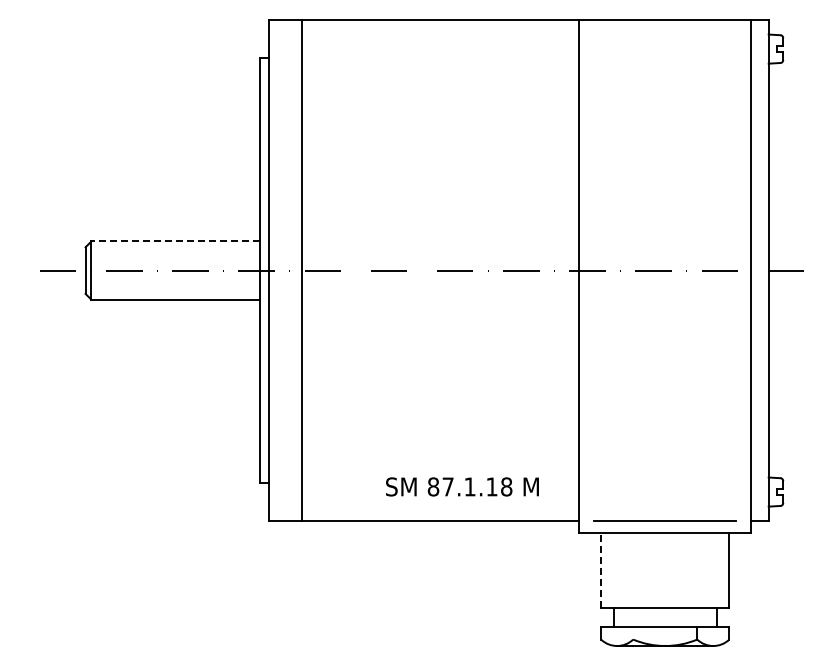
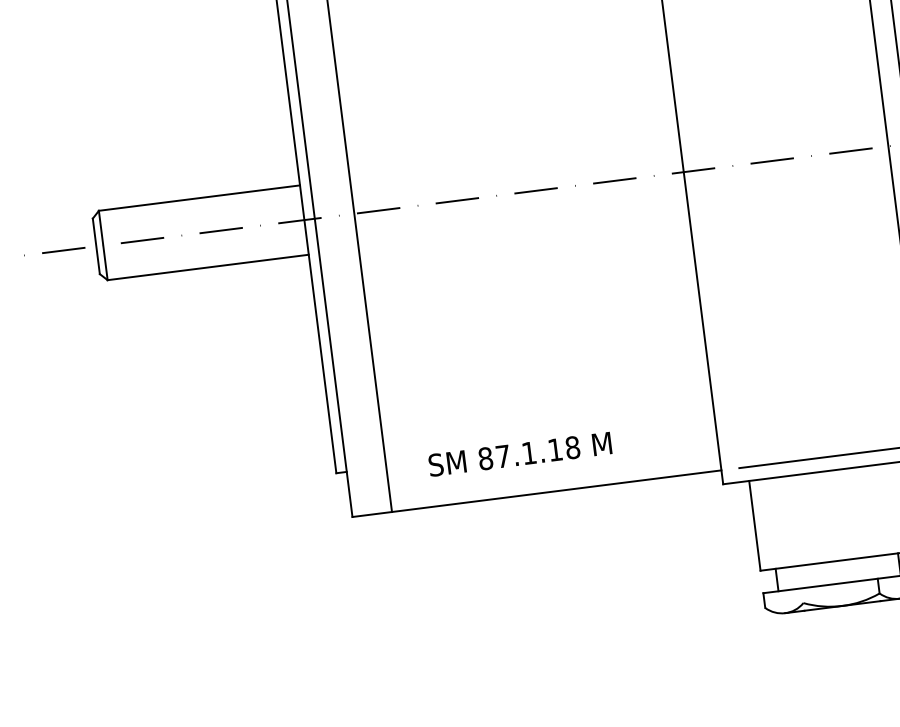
line: (175, 241) -> (198, 198), dashed -> solid
text: (462, 486) -> (520, 453), moved
line: (601, 570) -> (755, 525), dashed -> solid

